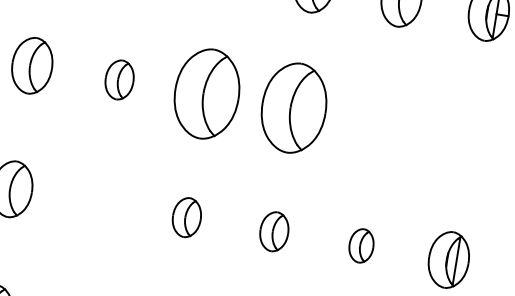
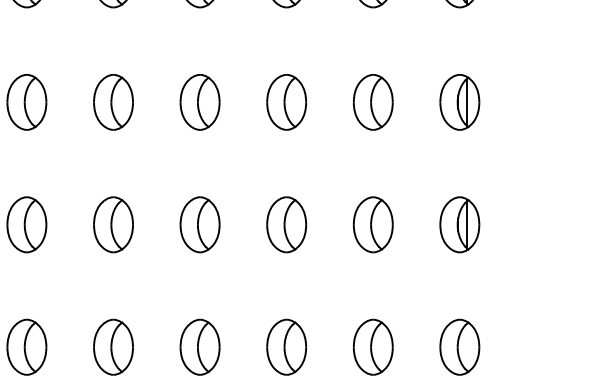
part: (119, 80) -> (113, 102), size x1.43
part: (206, 94) -> (199, 102), size x0.62
part: (294, 108) -> (286, 102), size x0.62
part: (380, 122) -> (372, 102), added
part: (468, 136) -> (459, 102), added
part: (99, 203) -> (113, 224), added
part: (186, 217) -> (199, 224), size x1.43
part: (274, 231) -> (286, 224), size x1.43
part: (360, 245) -> (372, 224), size x1.67

